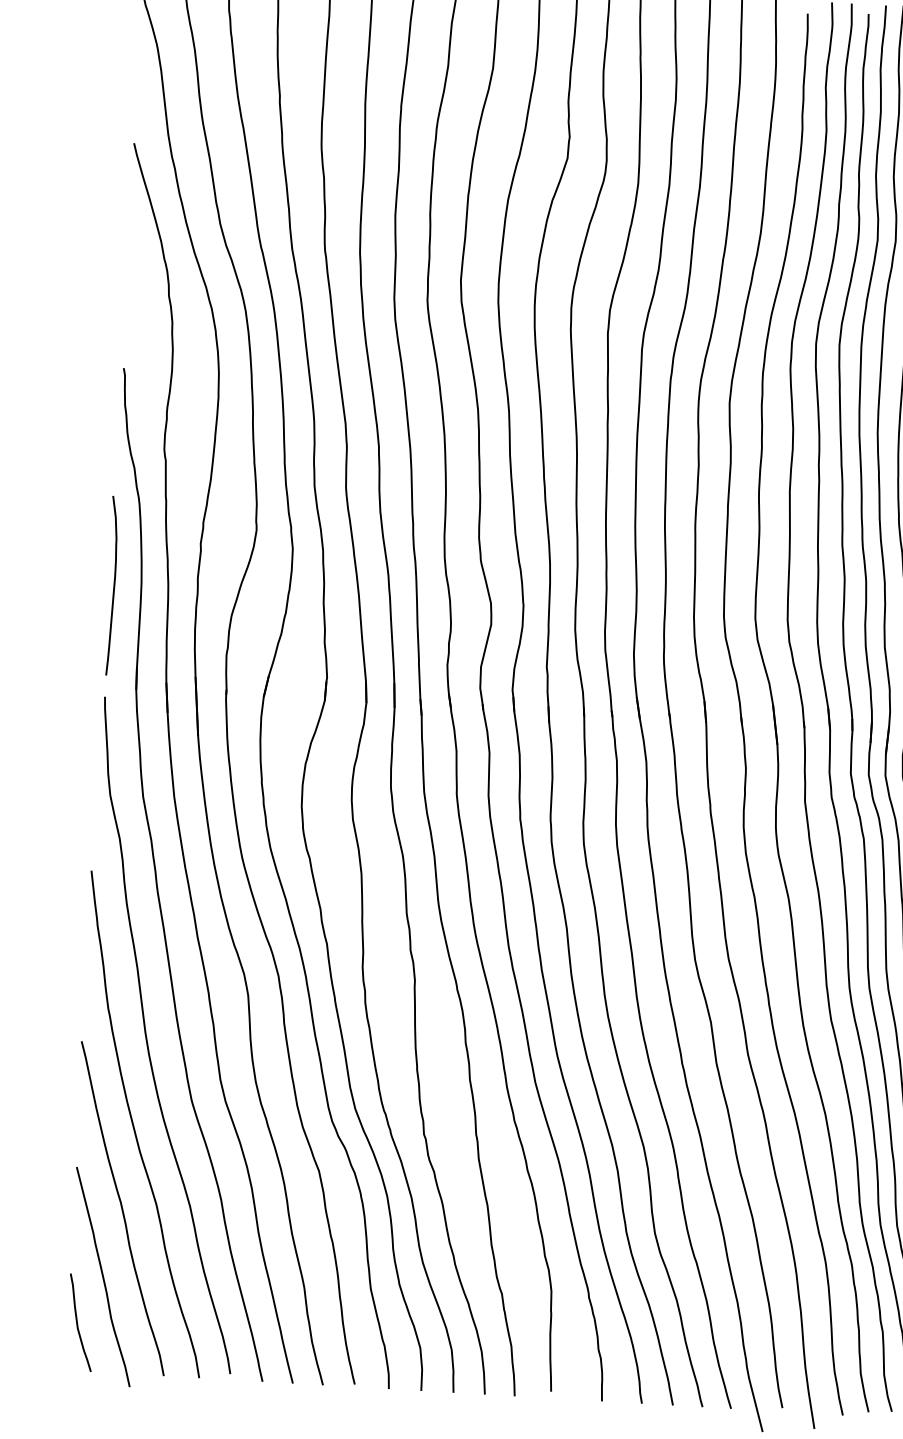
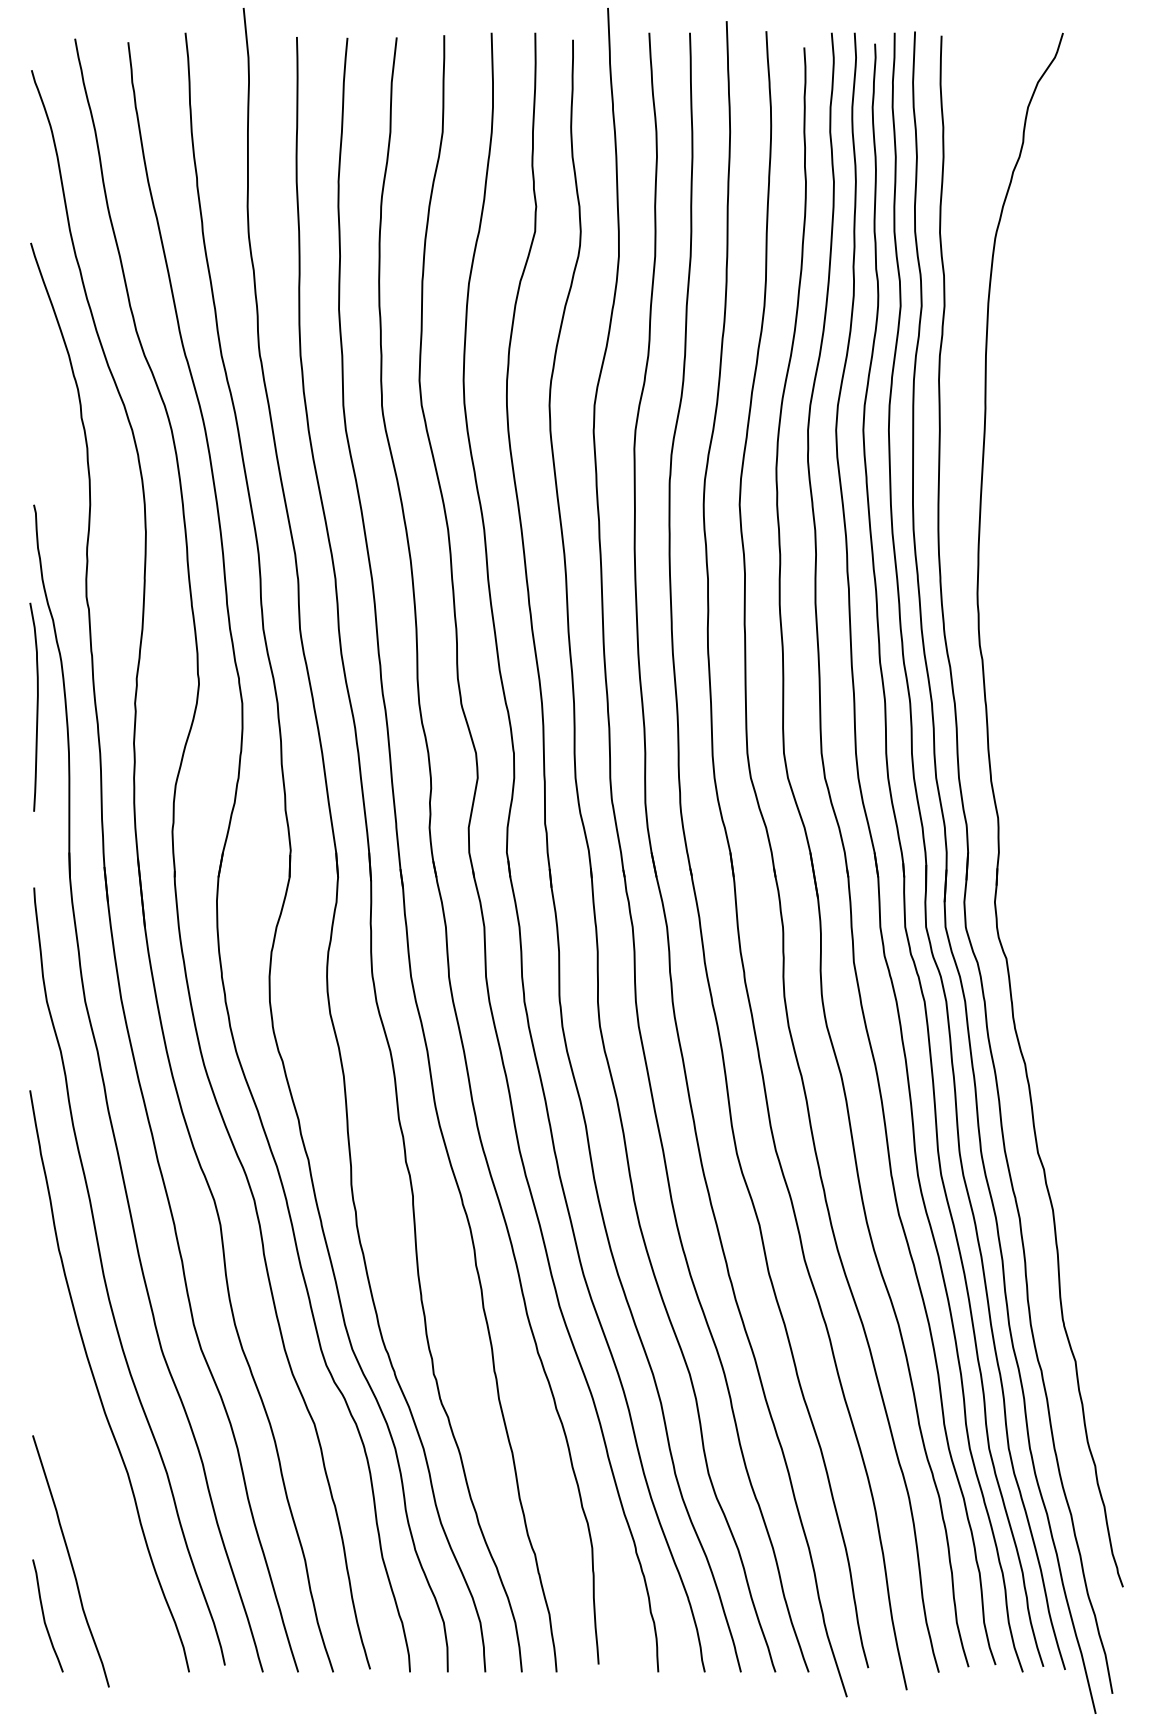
curve: (113, 585) -> (36, 706), moved
curve: (122, 1208) -> (88, 1480), removed

